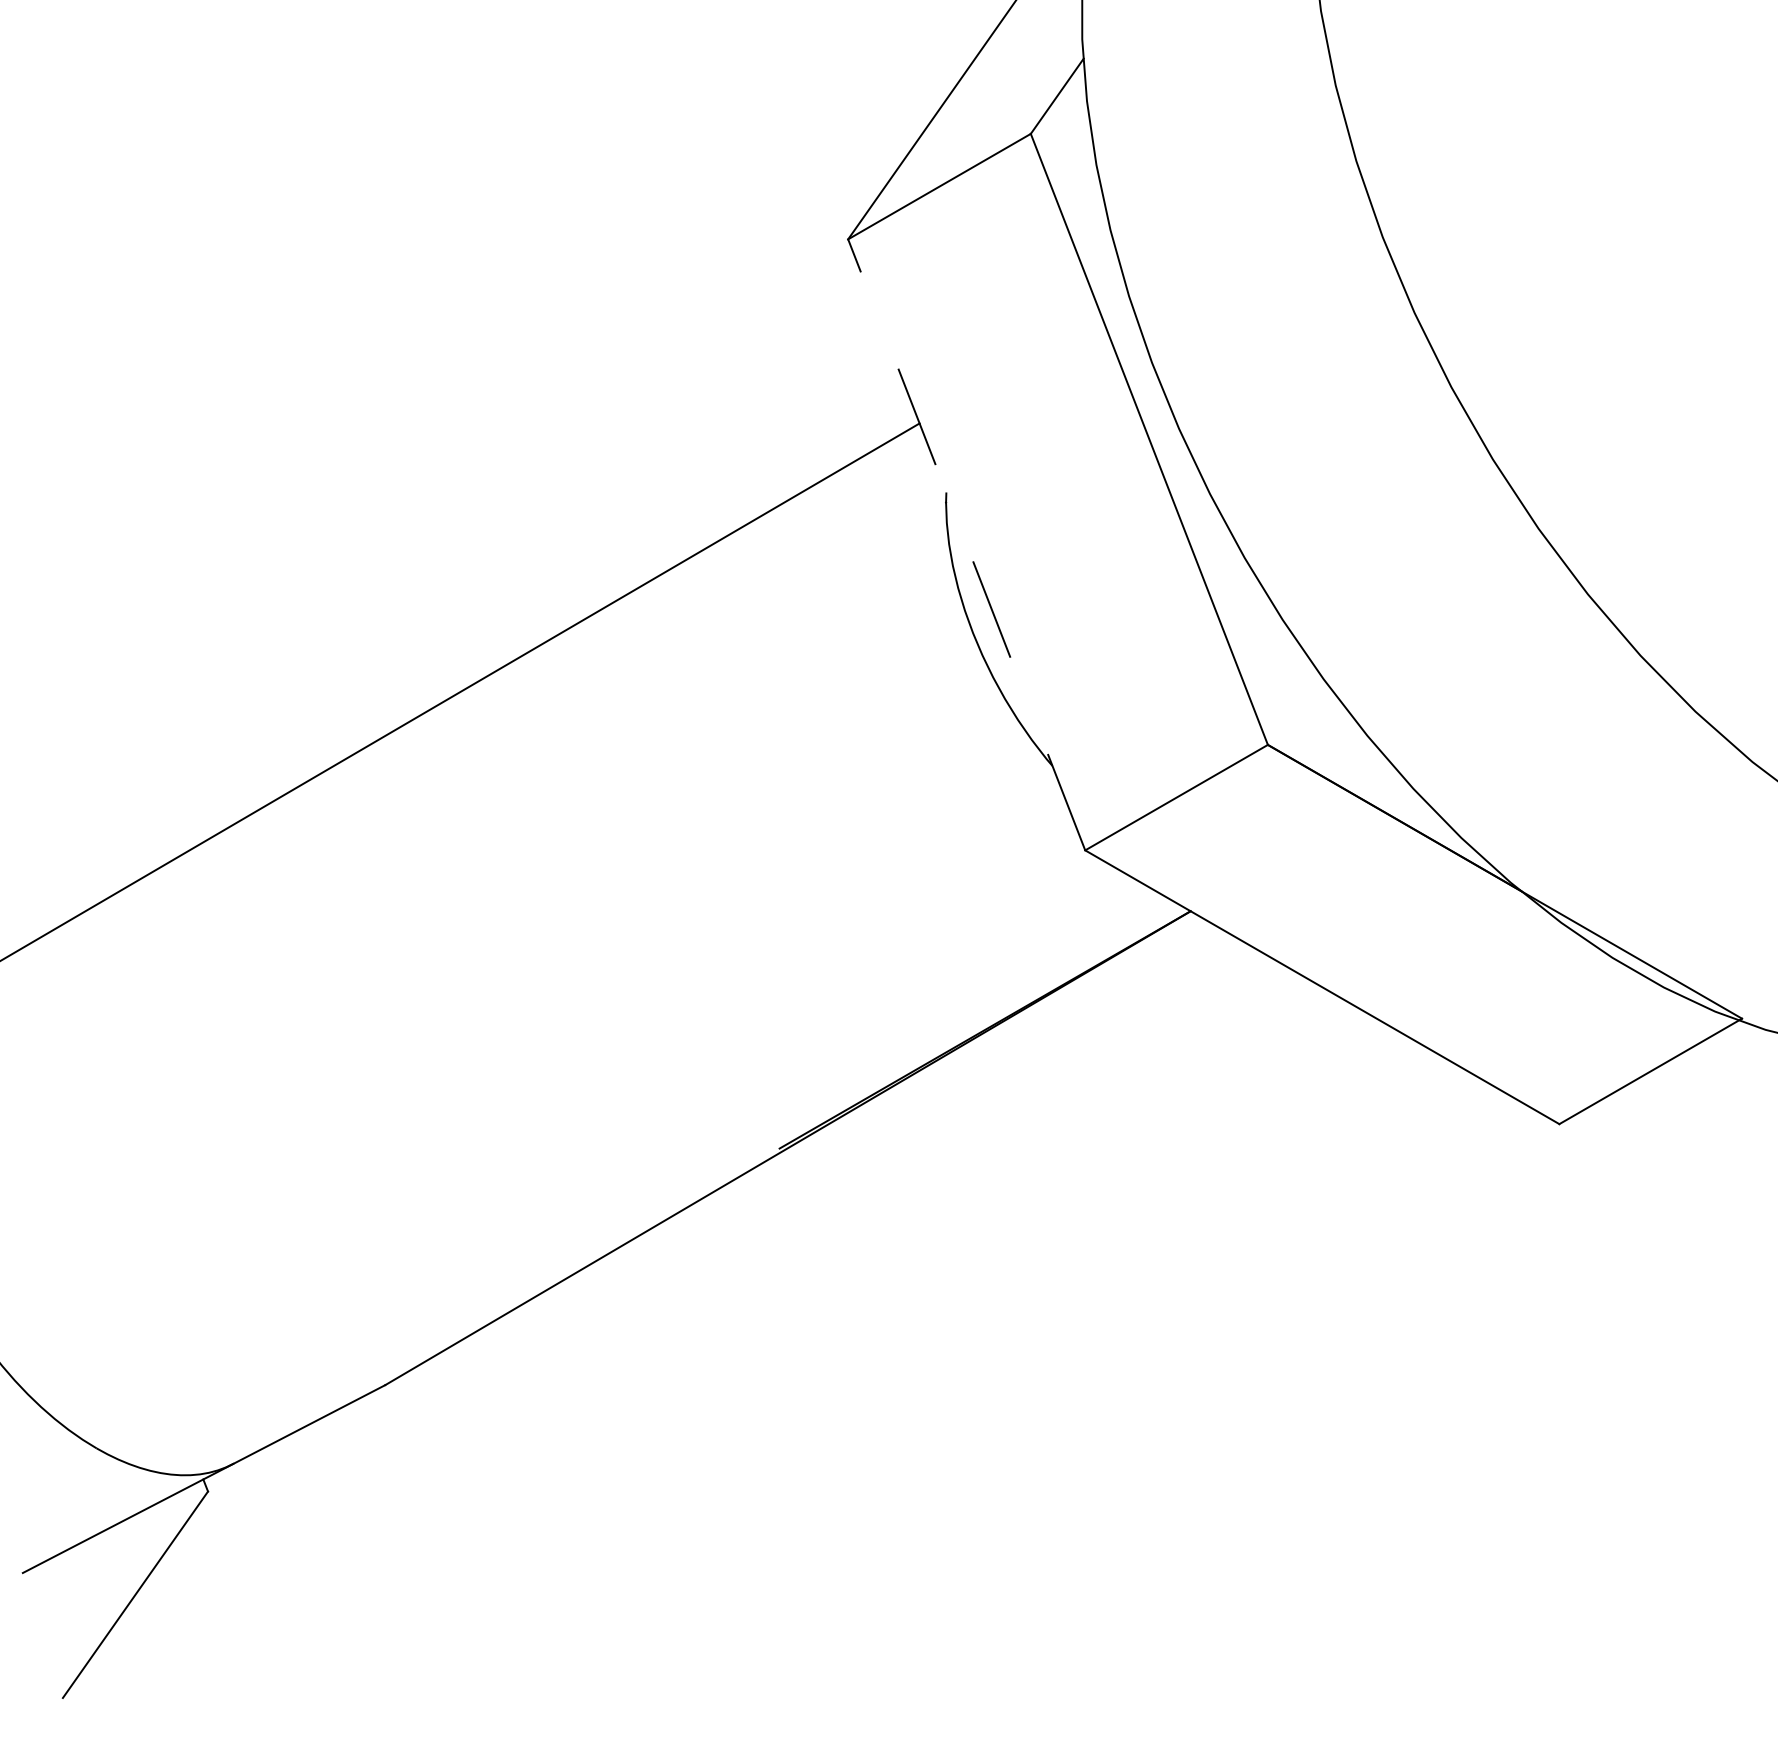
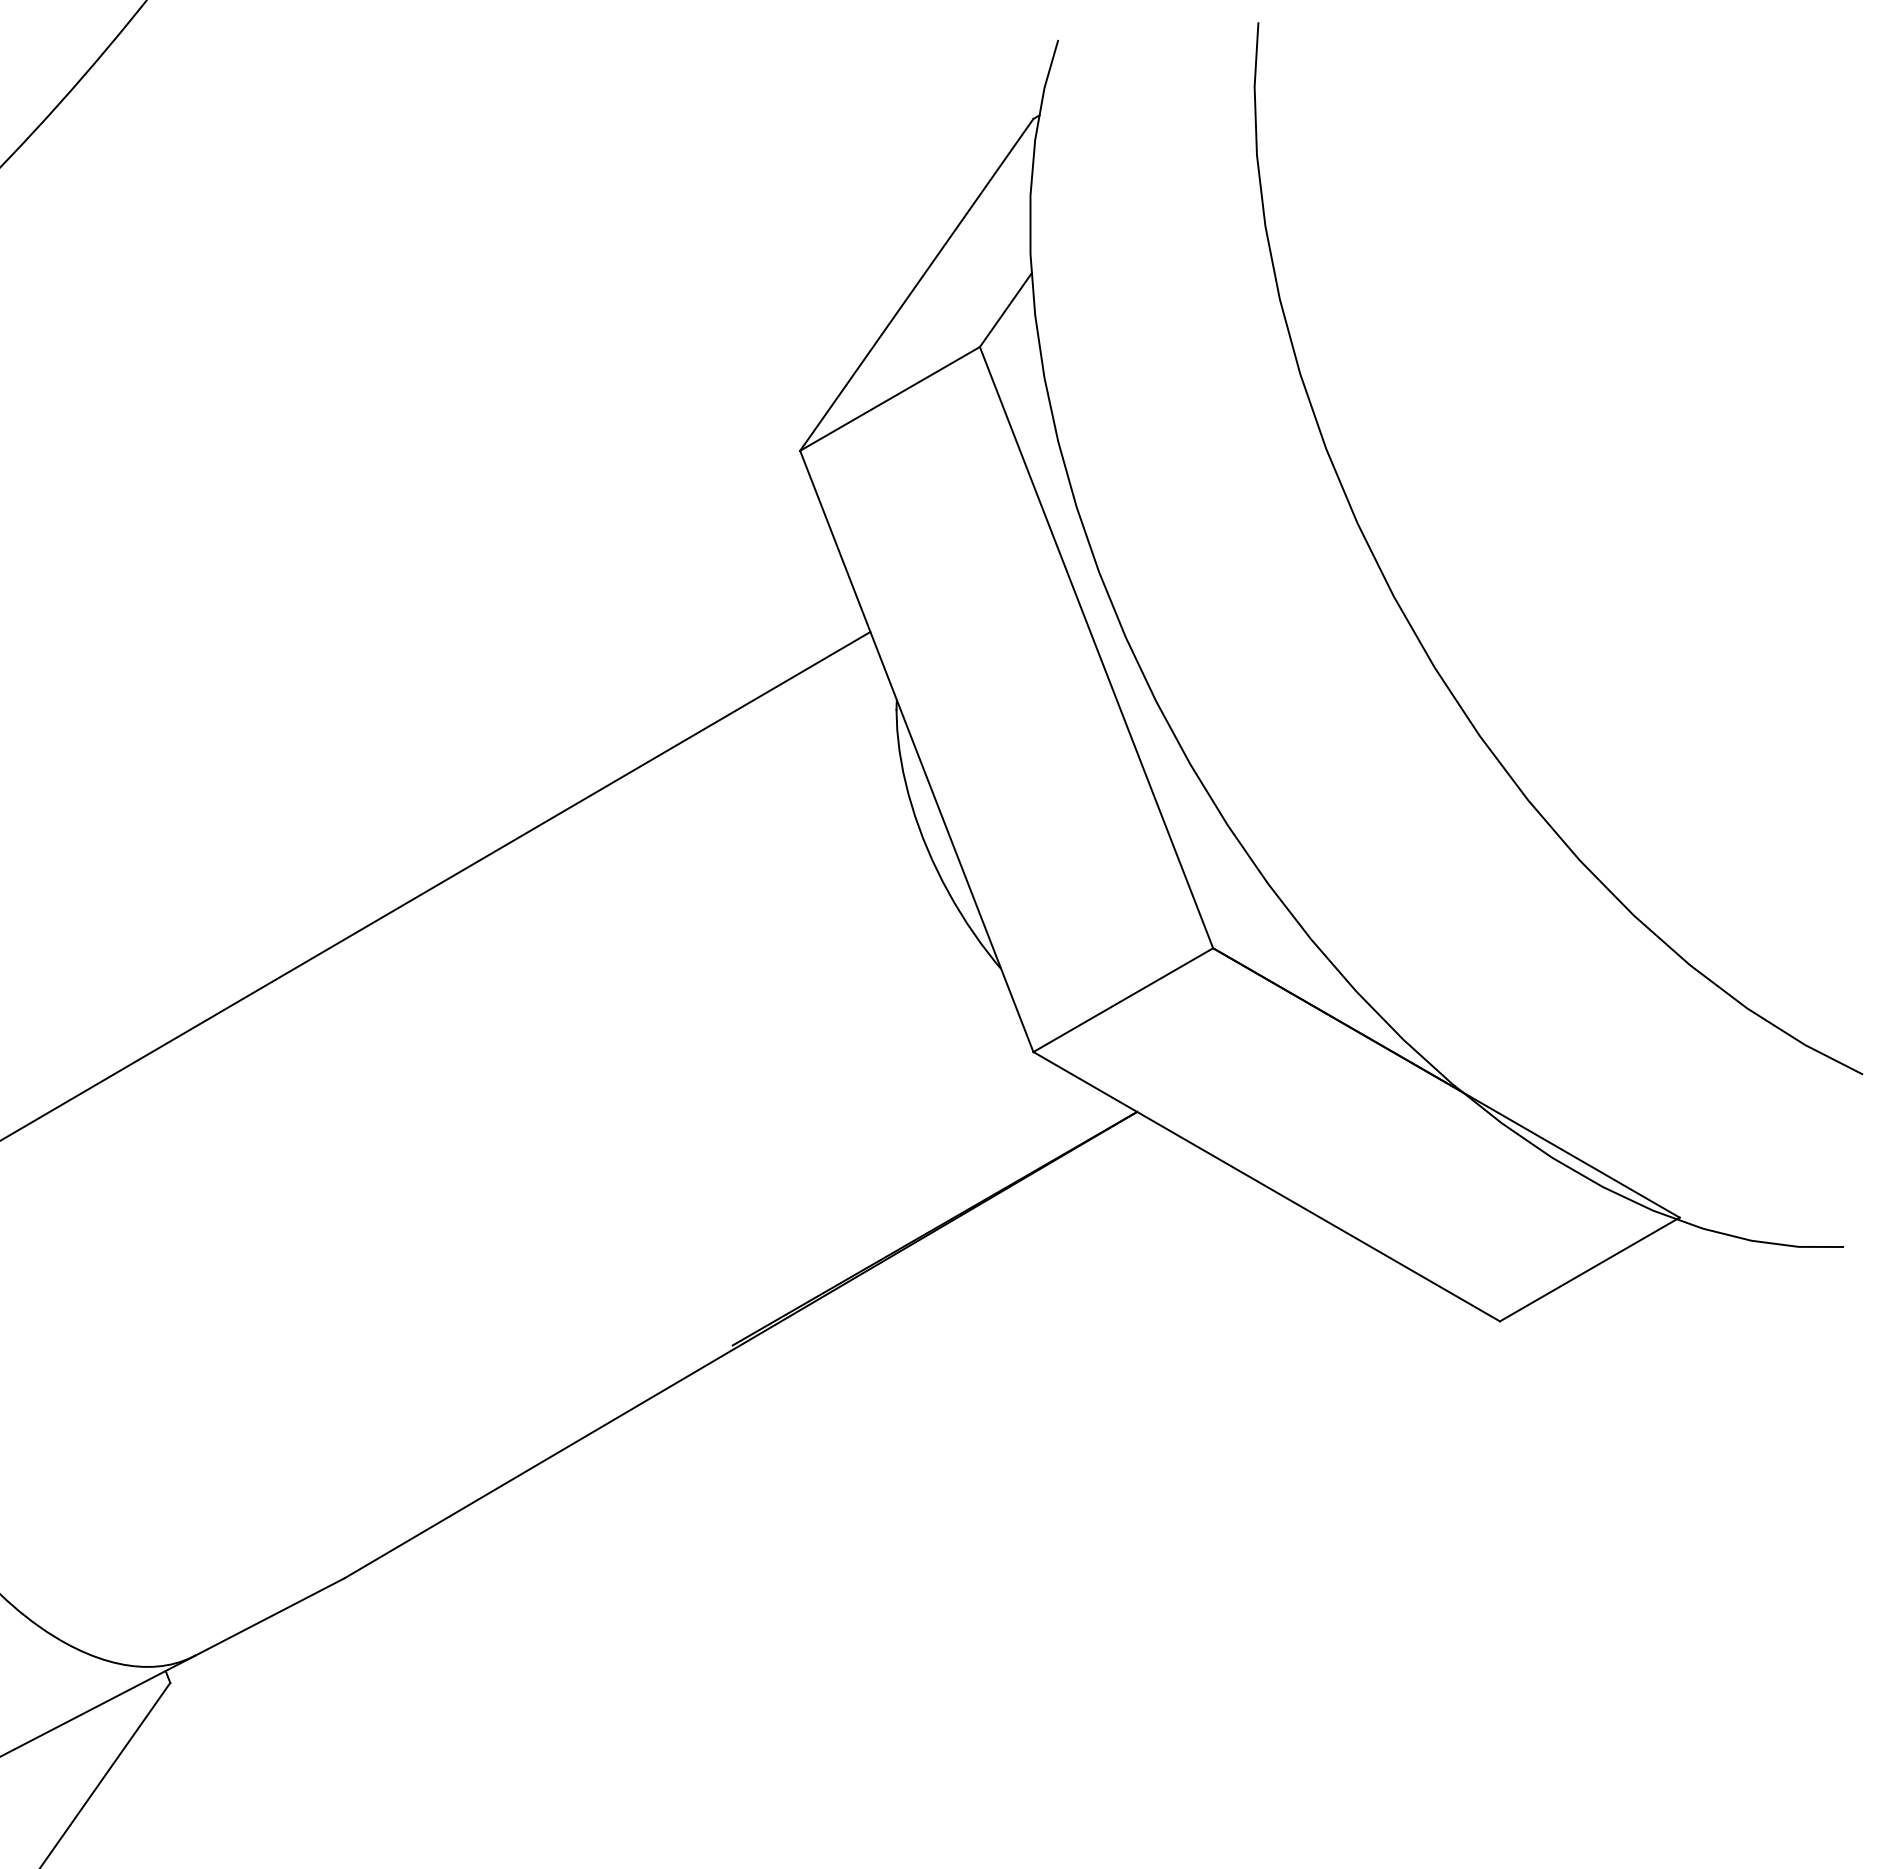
line: (966, 543) -> (916, 750), dashed -> solid

